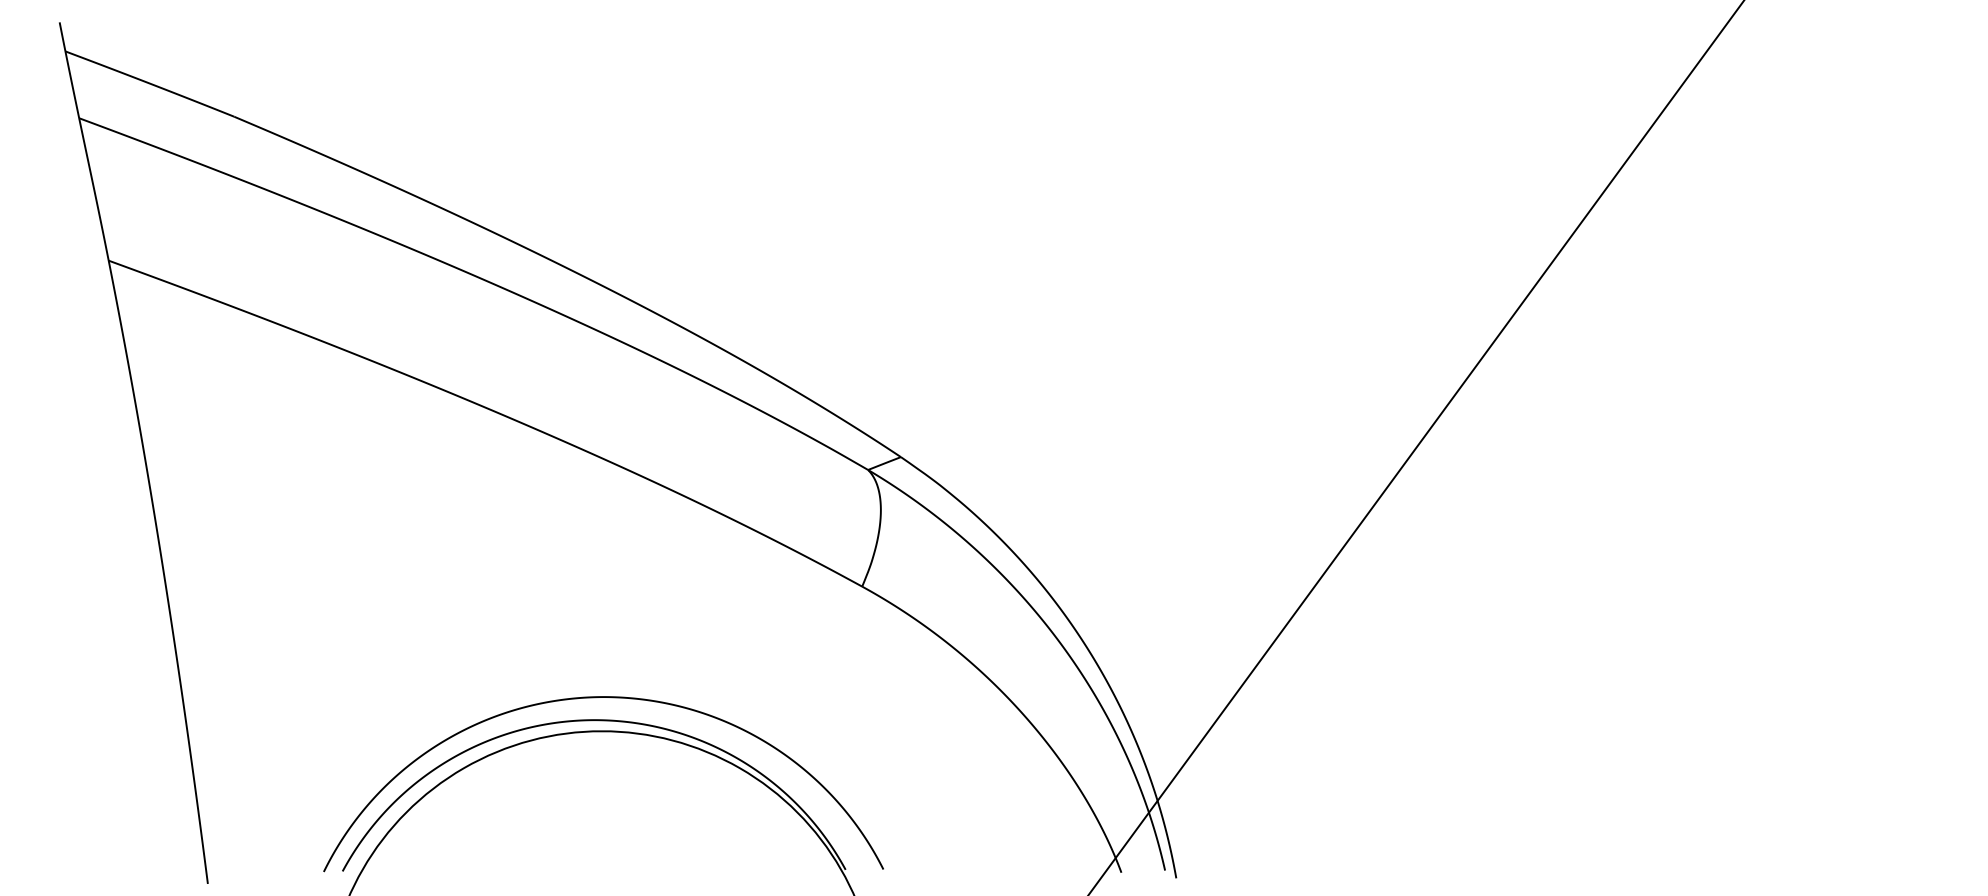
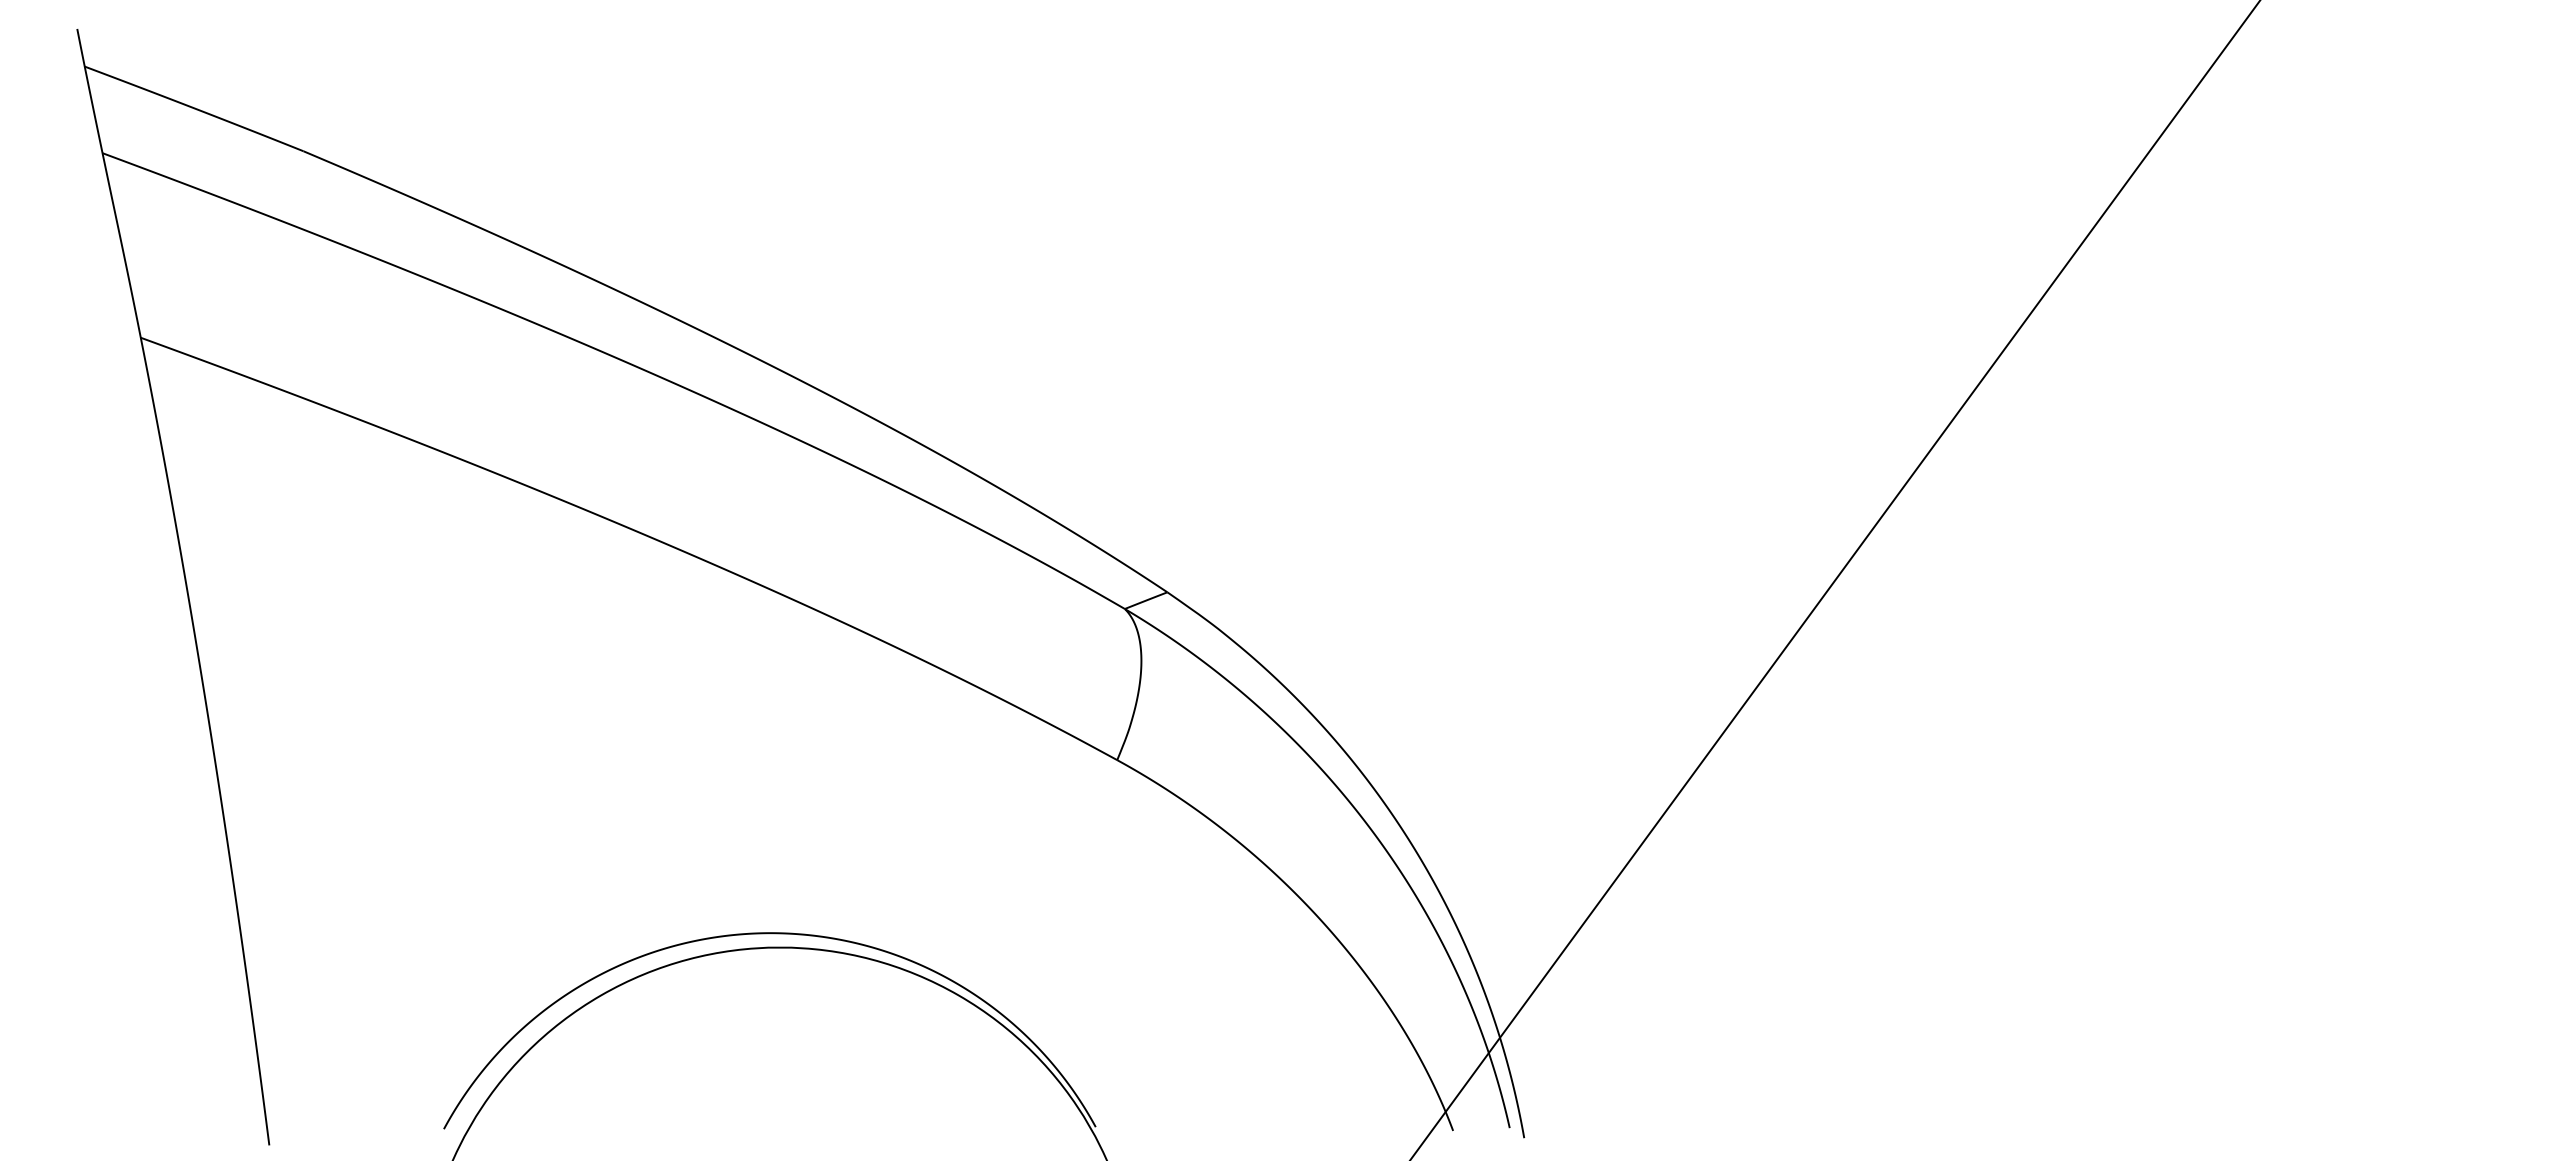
curve: (603, 698) -> (782, 904), removed

